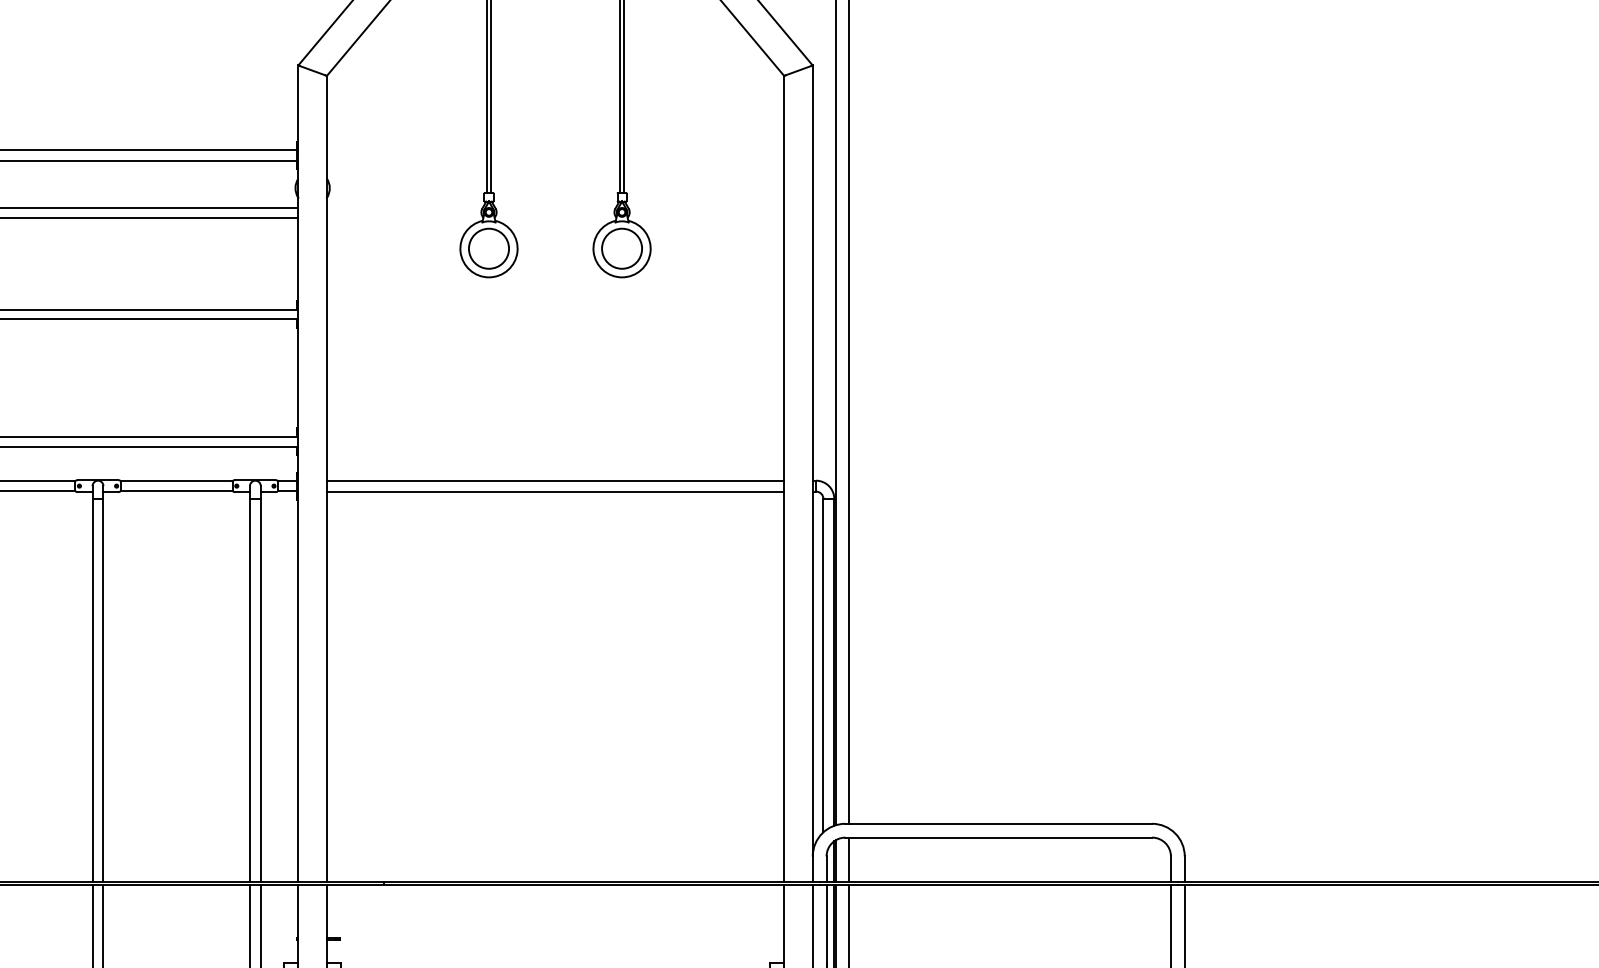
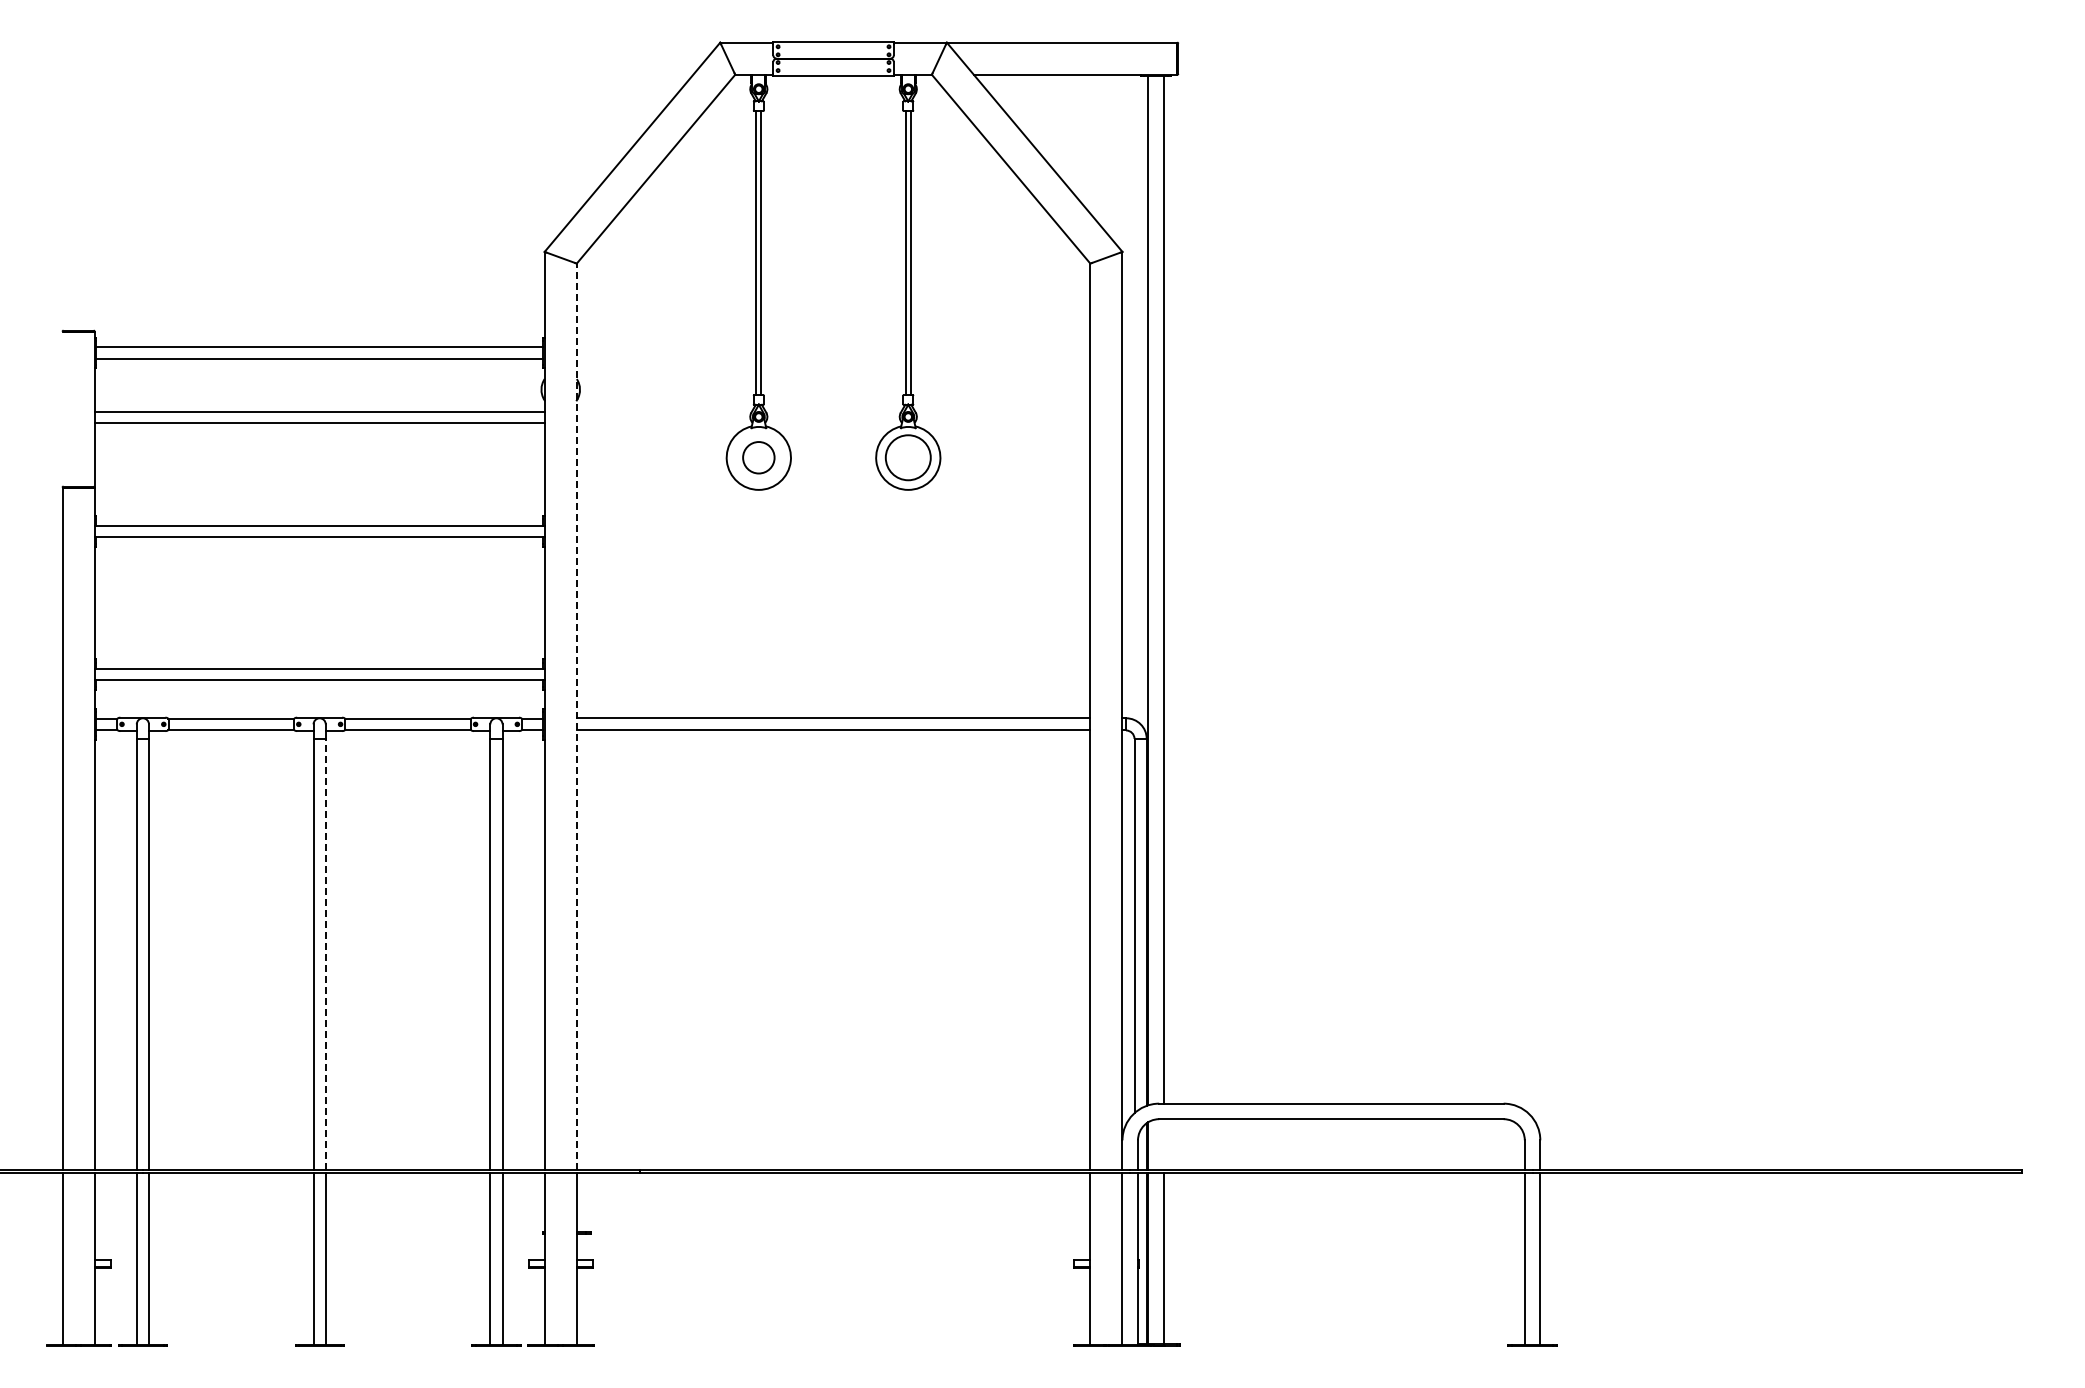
circle: (488, 248) -> (758, 457), size x0.7
line: (326, 479) -> (576, 716), solid -> dashed
line: (103, 690) -> (325, 953), solid -> dashed
line: (849, 860) -> (1163, 1144), removed

